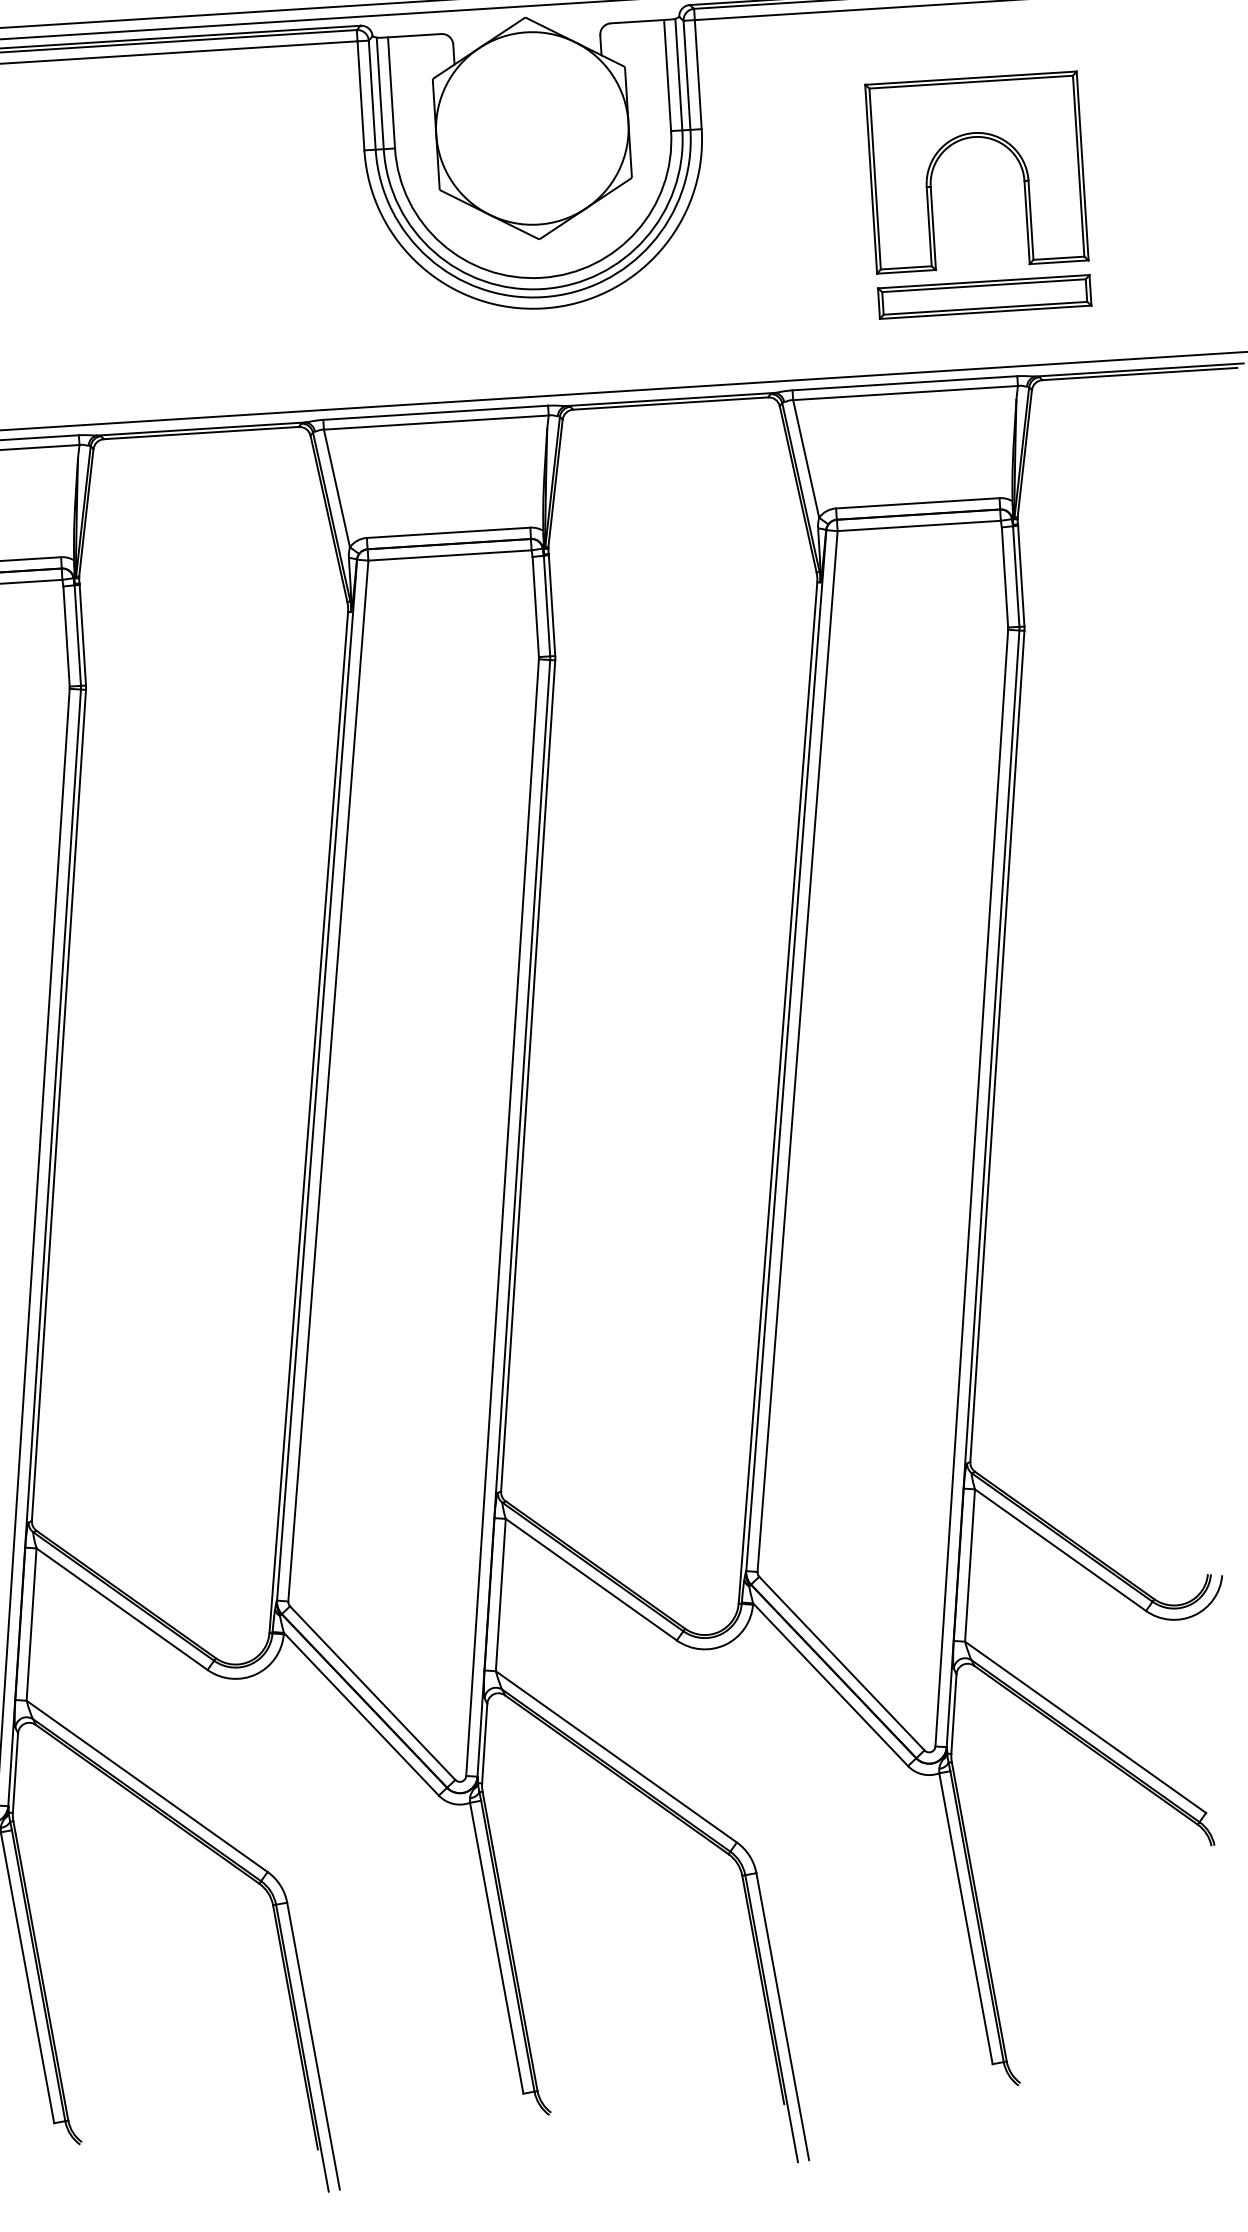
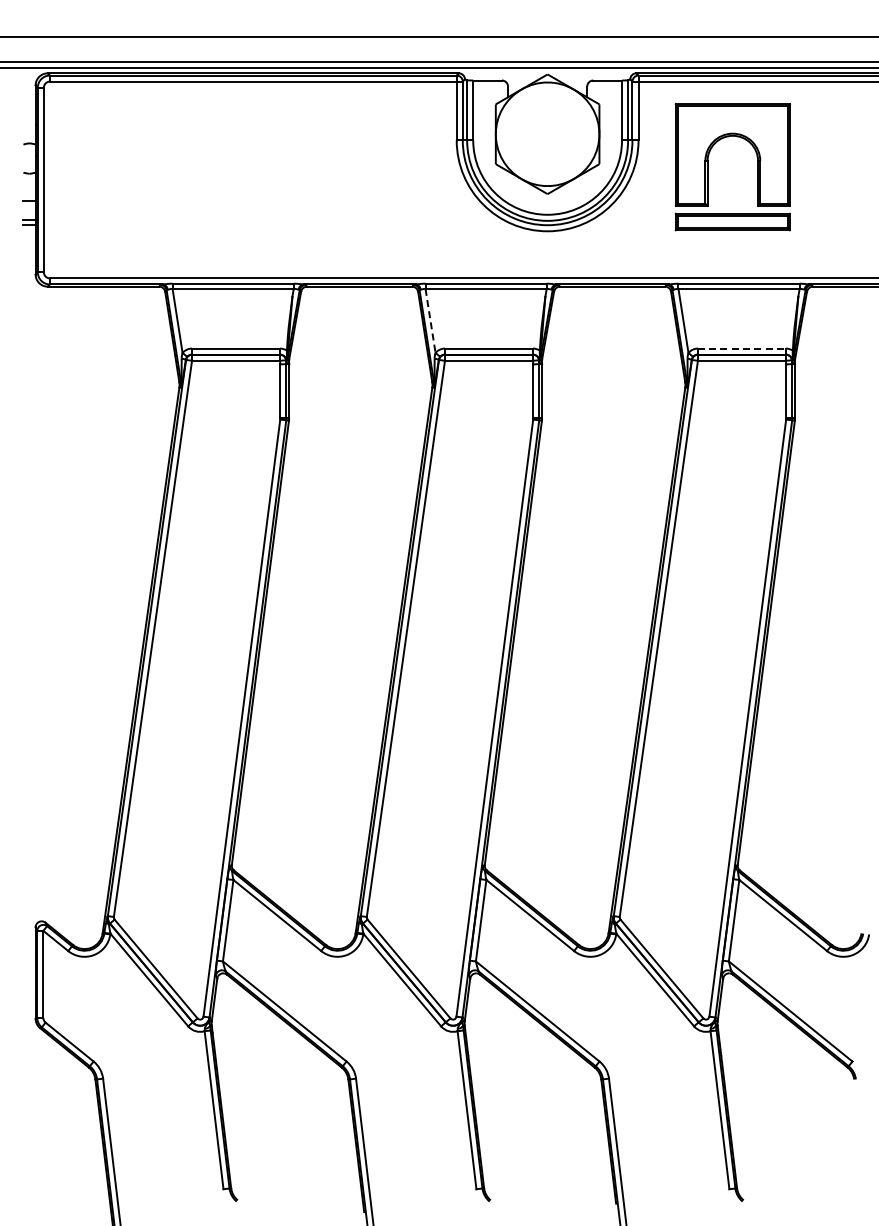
part: (933, 198) -> (708, 167), moved
line: (336, 489) -> (430, 321), solid -> dashed
line: (918, 503) -> (742, 348), solid -> dashed

